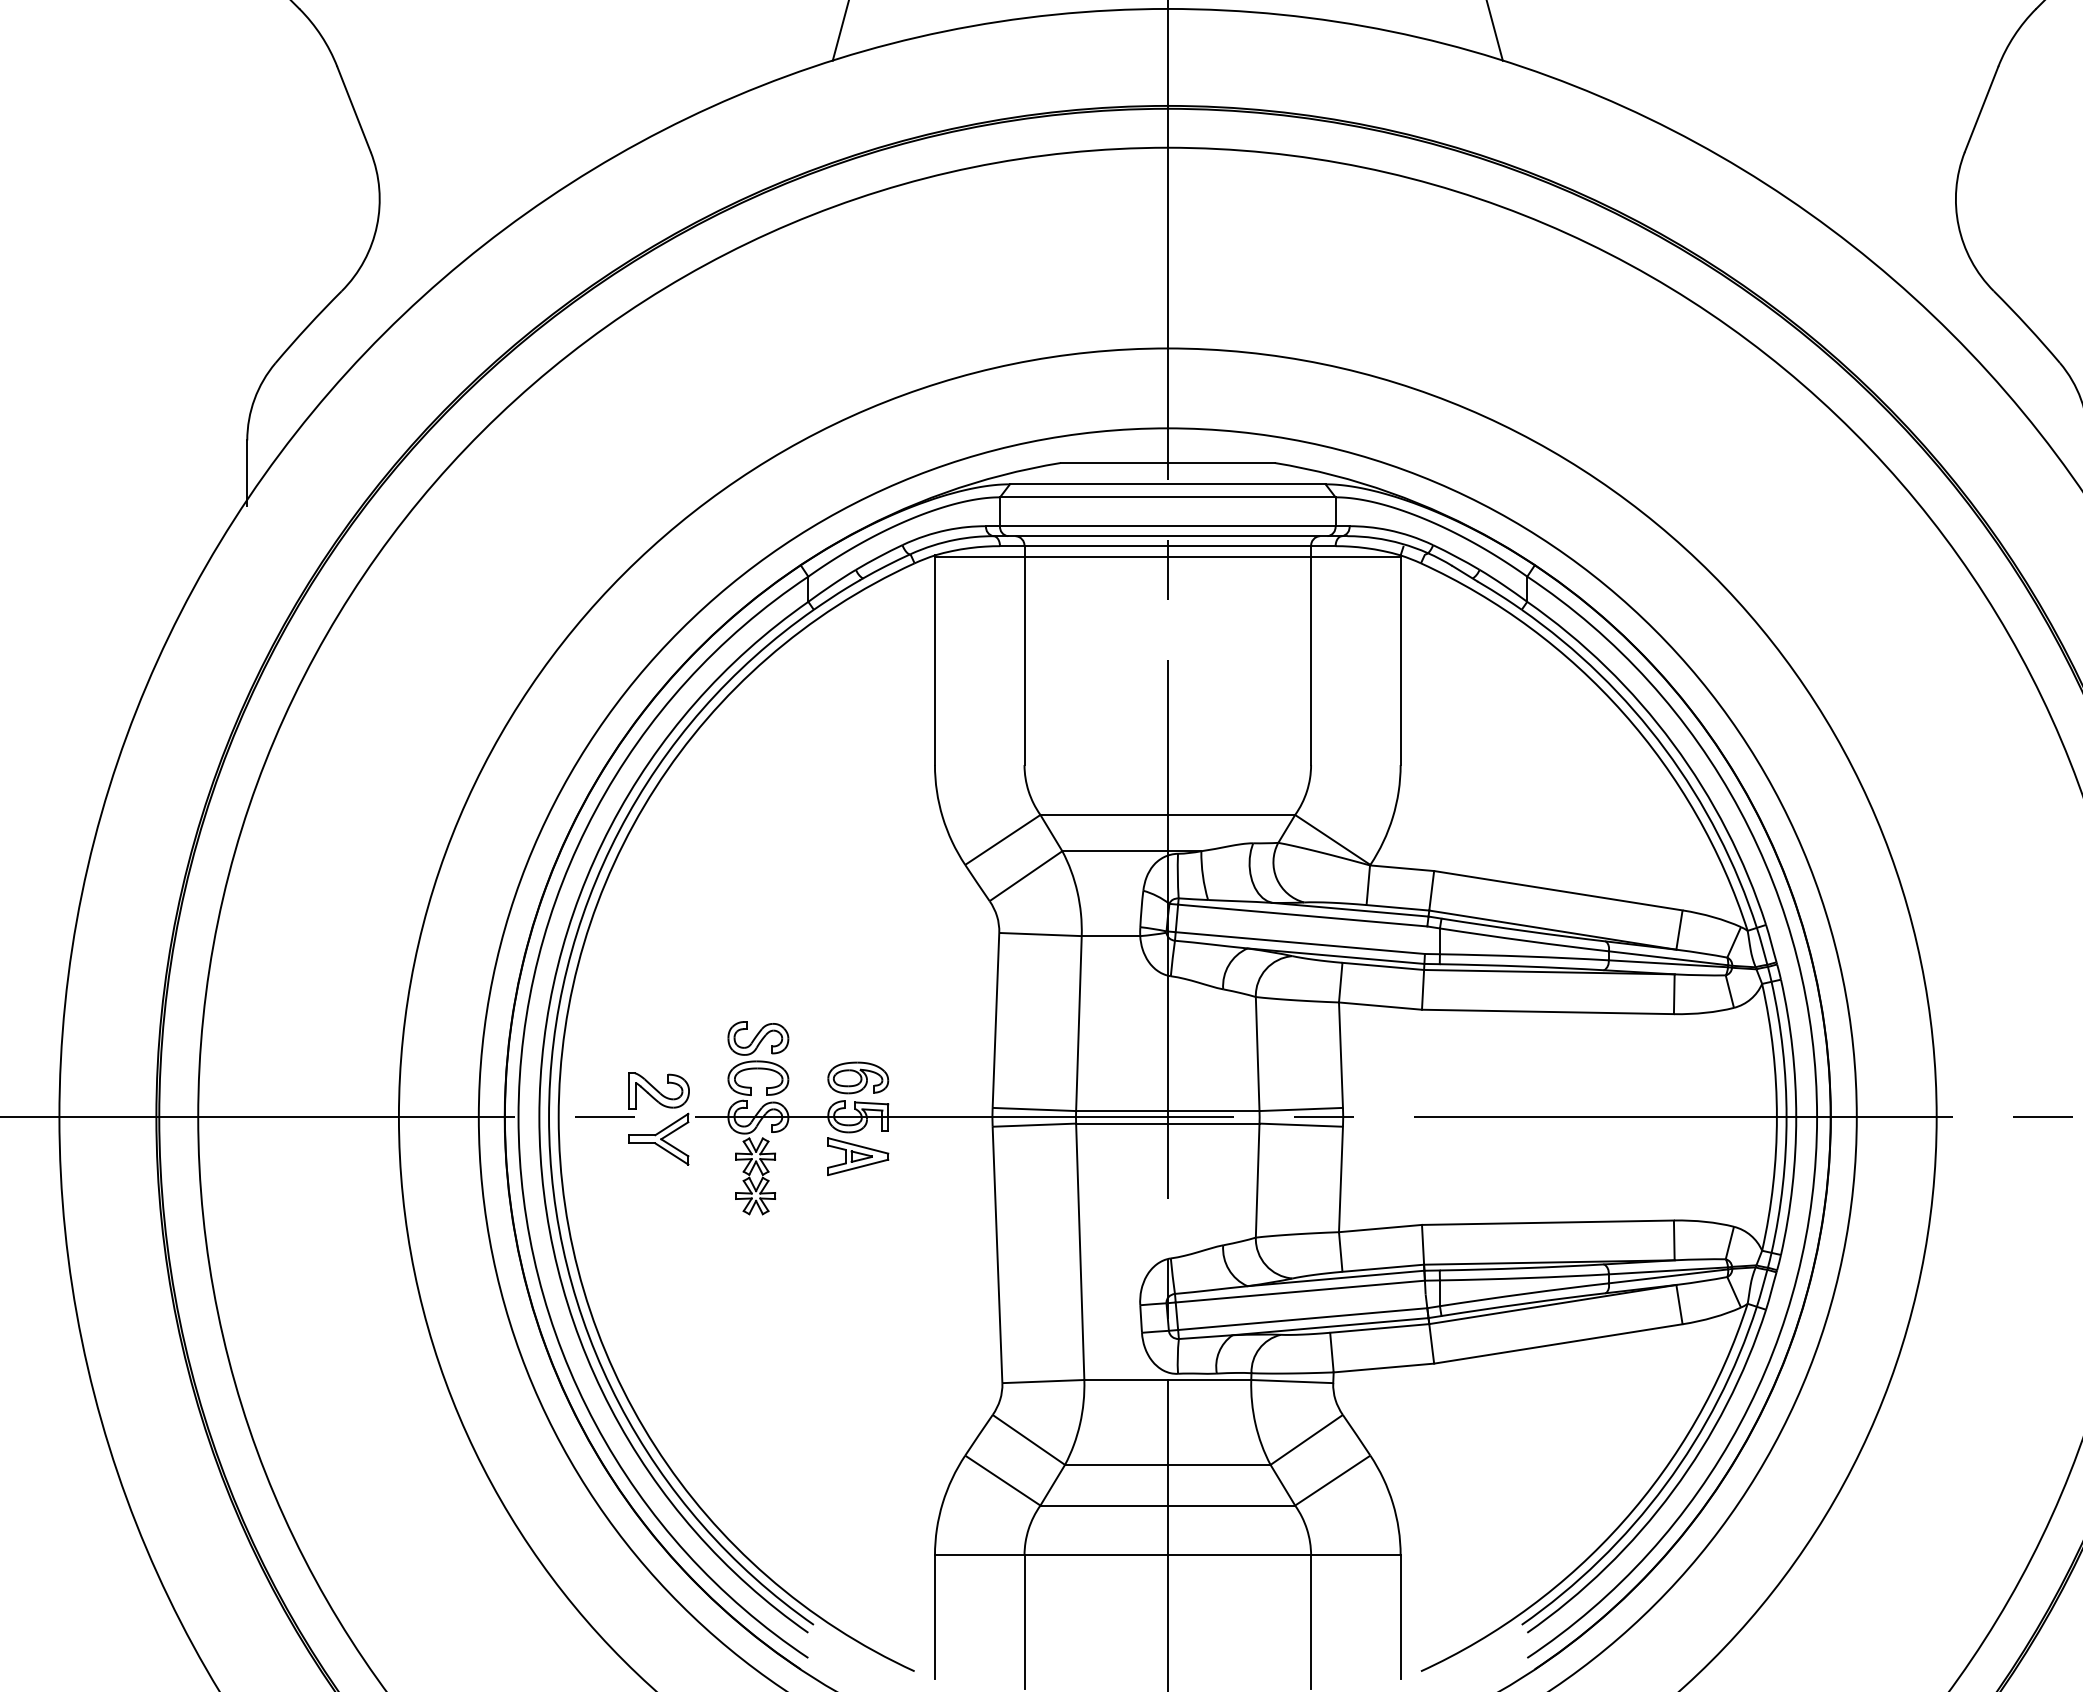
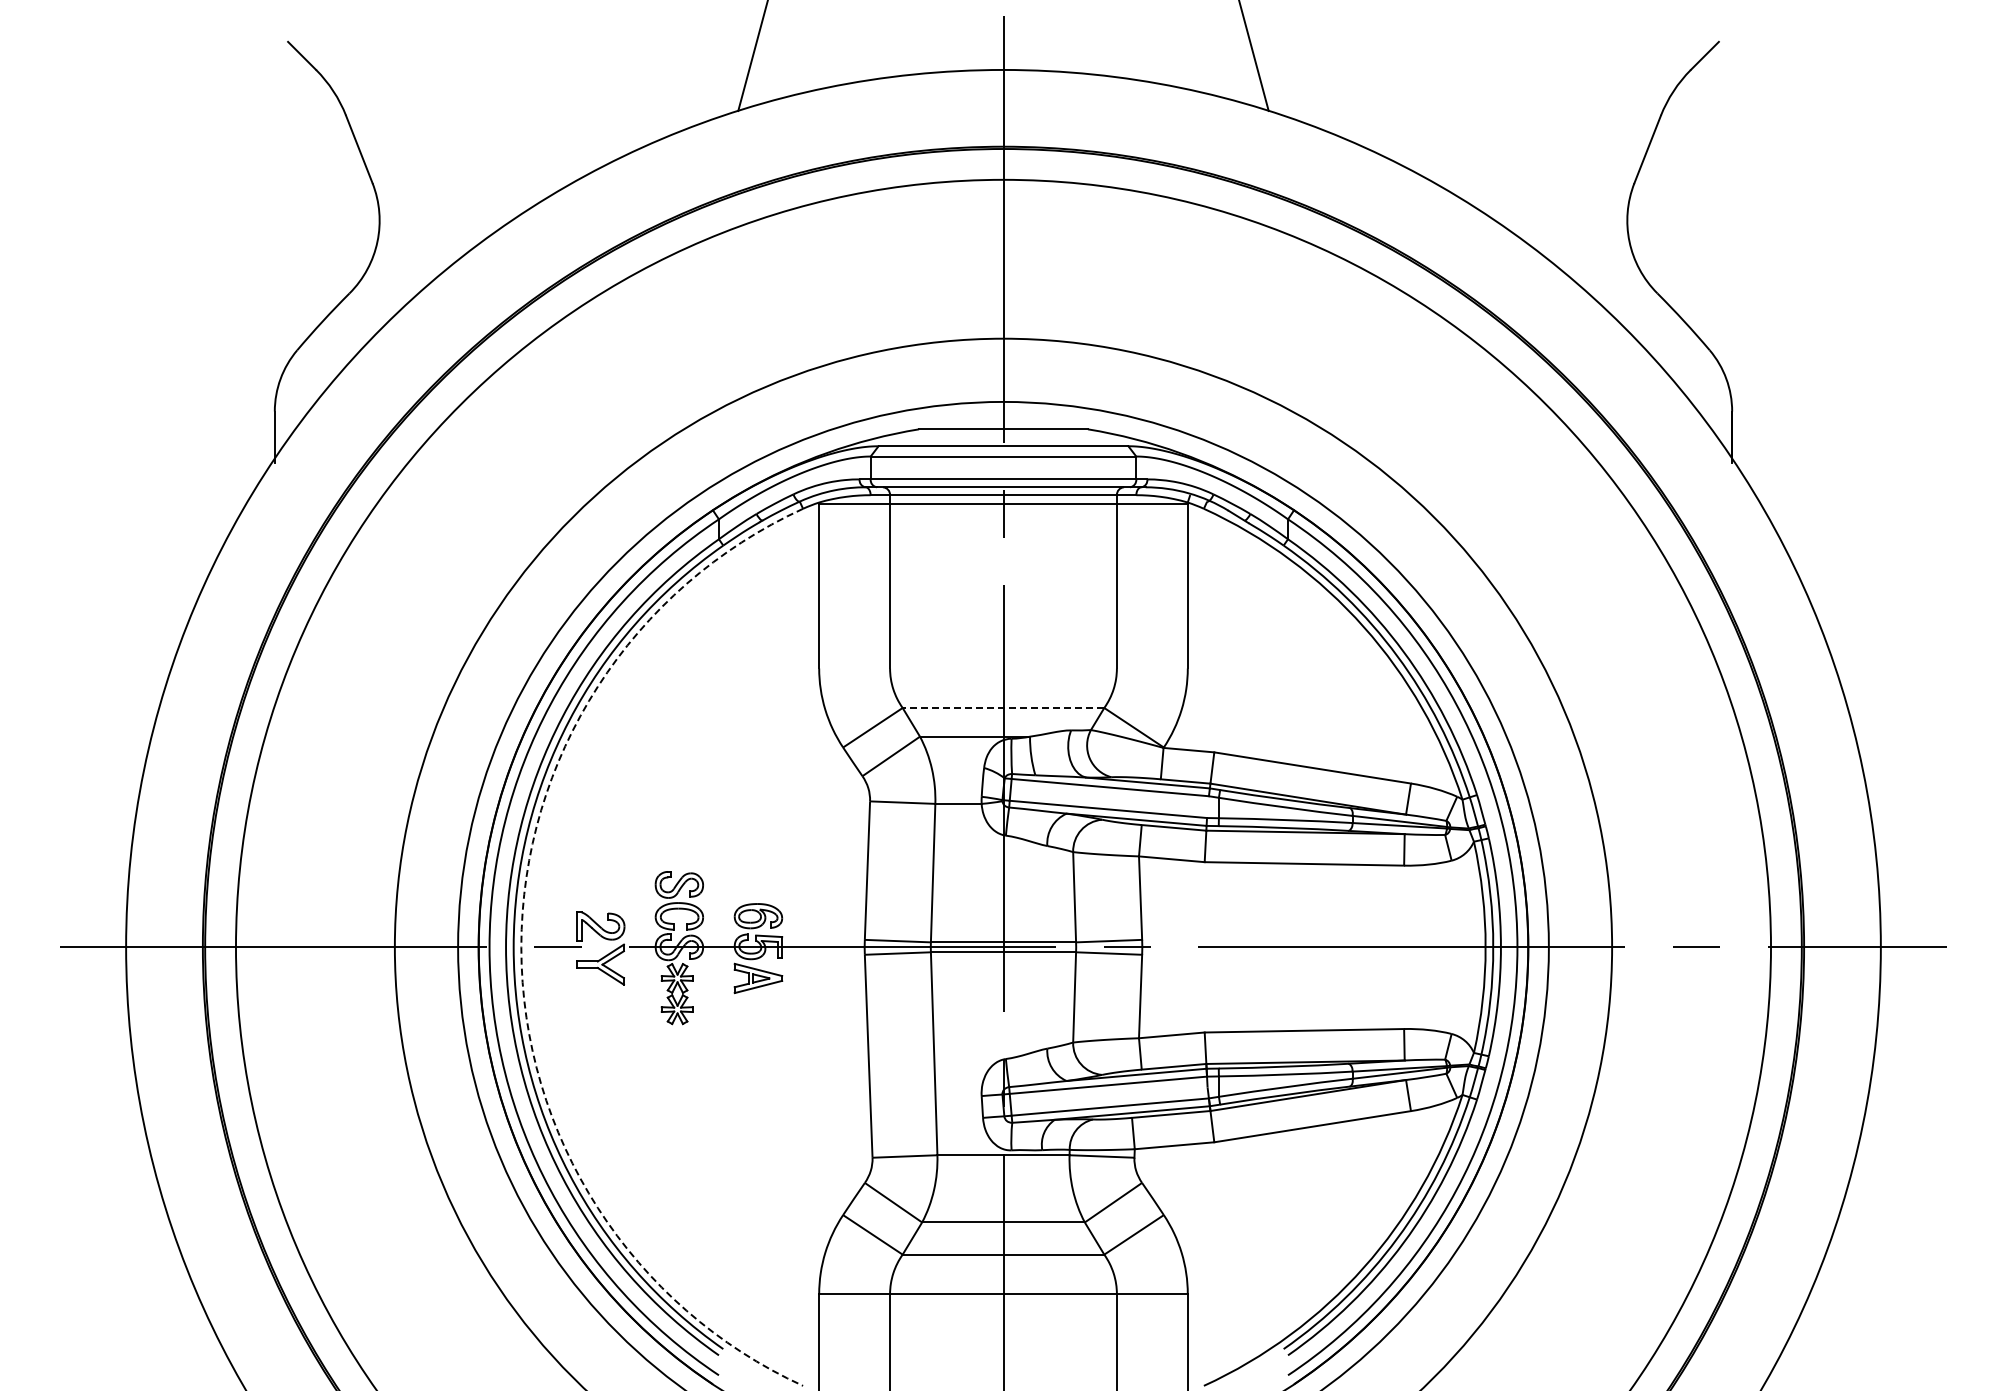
line: (1167, 815) -> (1003, 708), solid -> dashed
arc: (558, 1117) -> (521, 947), solid -> dashed

